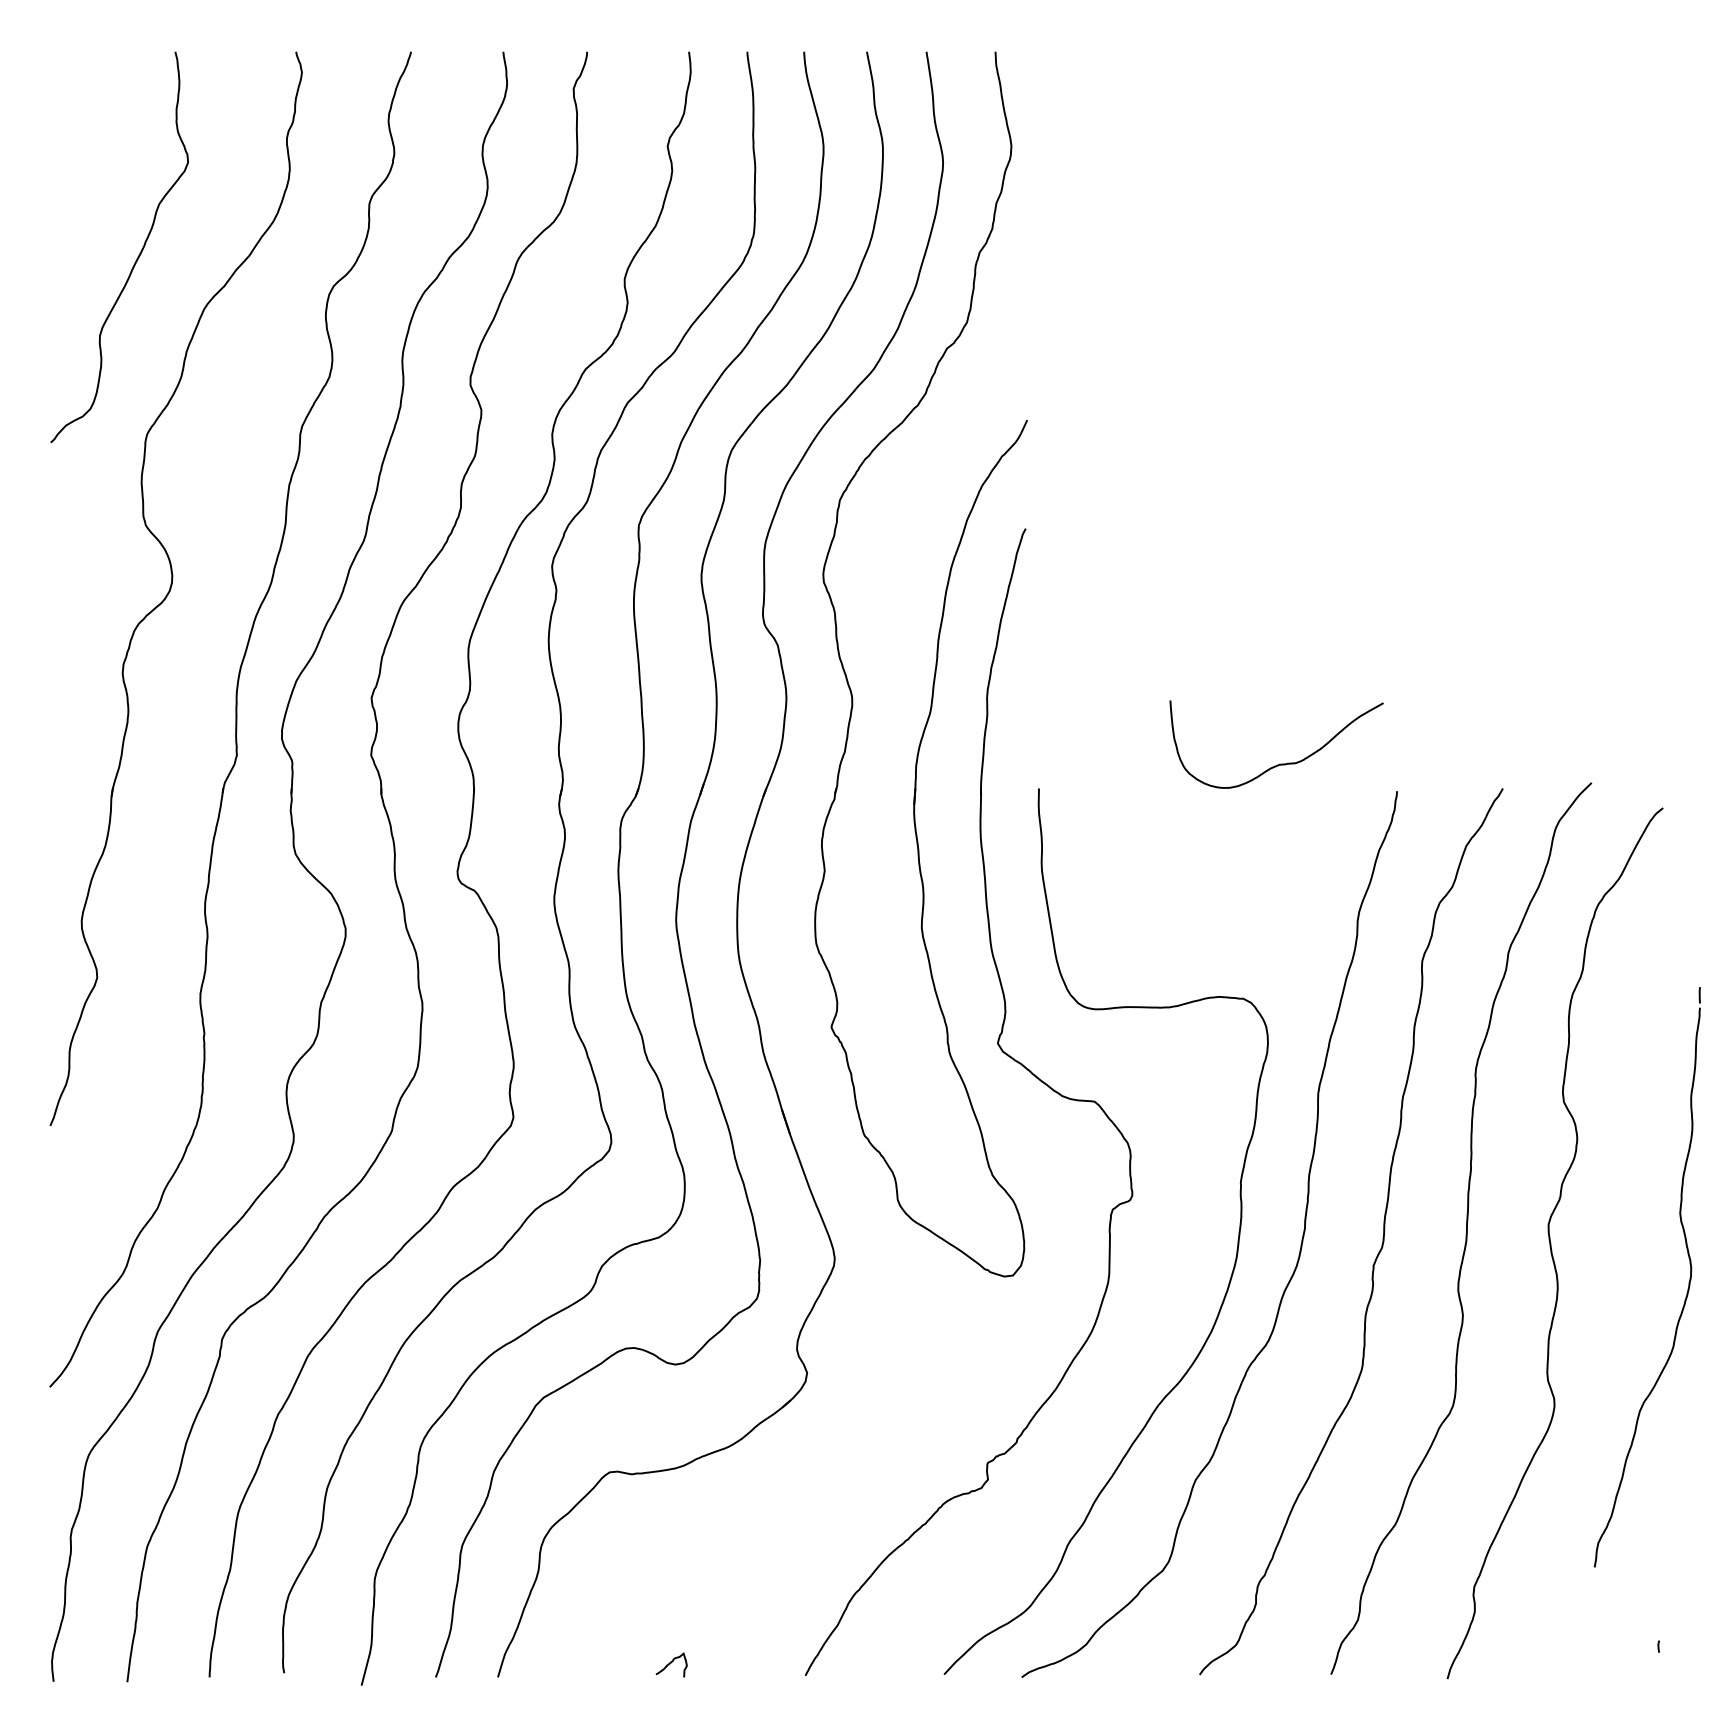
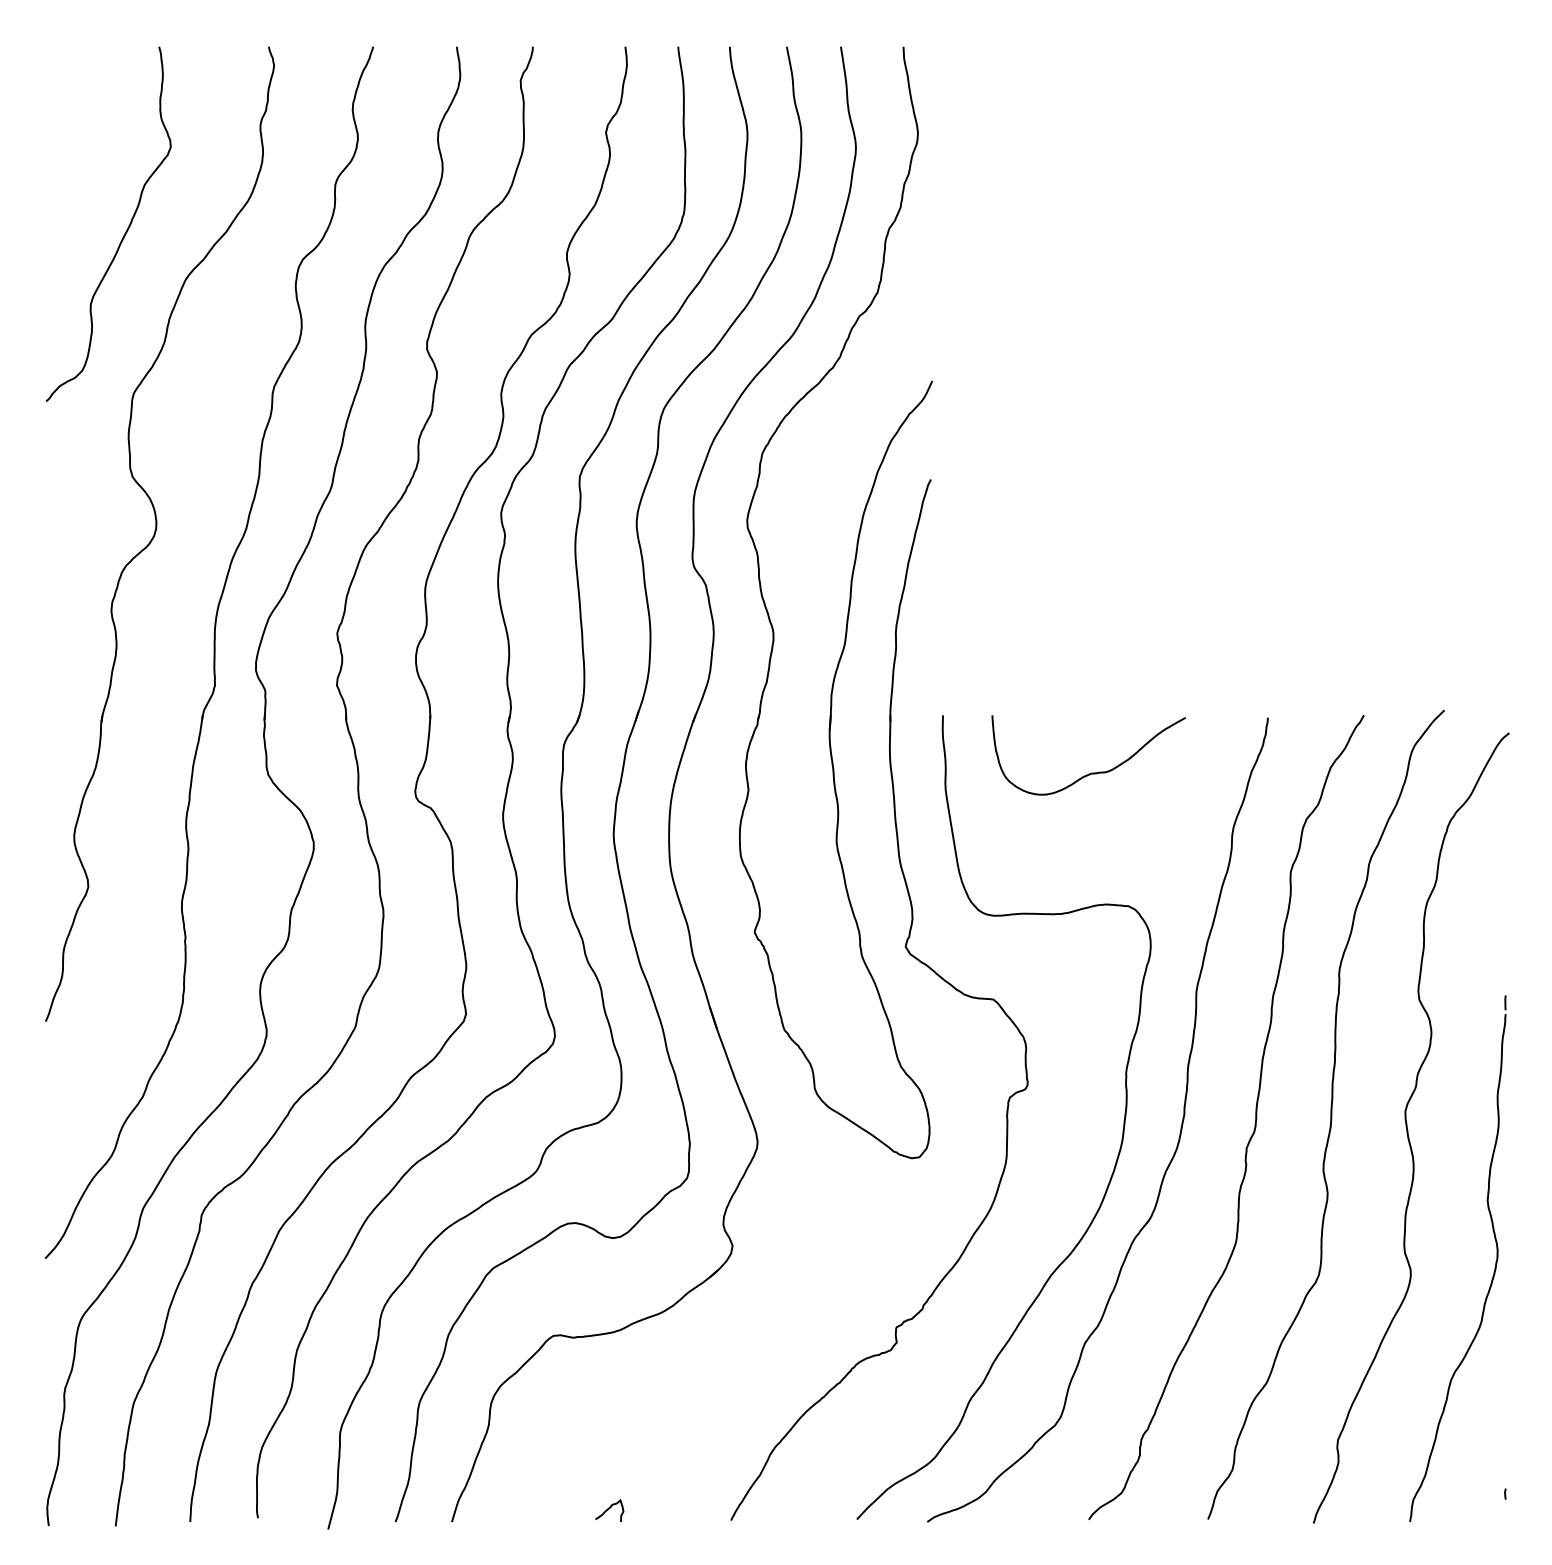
curve: (1279, 763) -> (1091, 772), moved
part: (1688, 1282) -> (1495, 1263), moved

